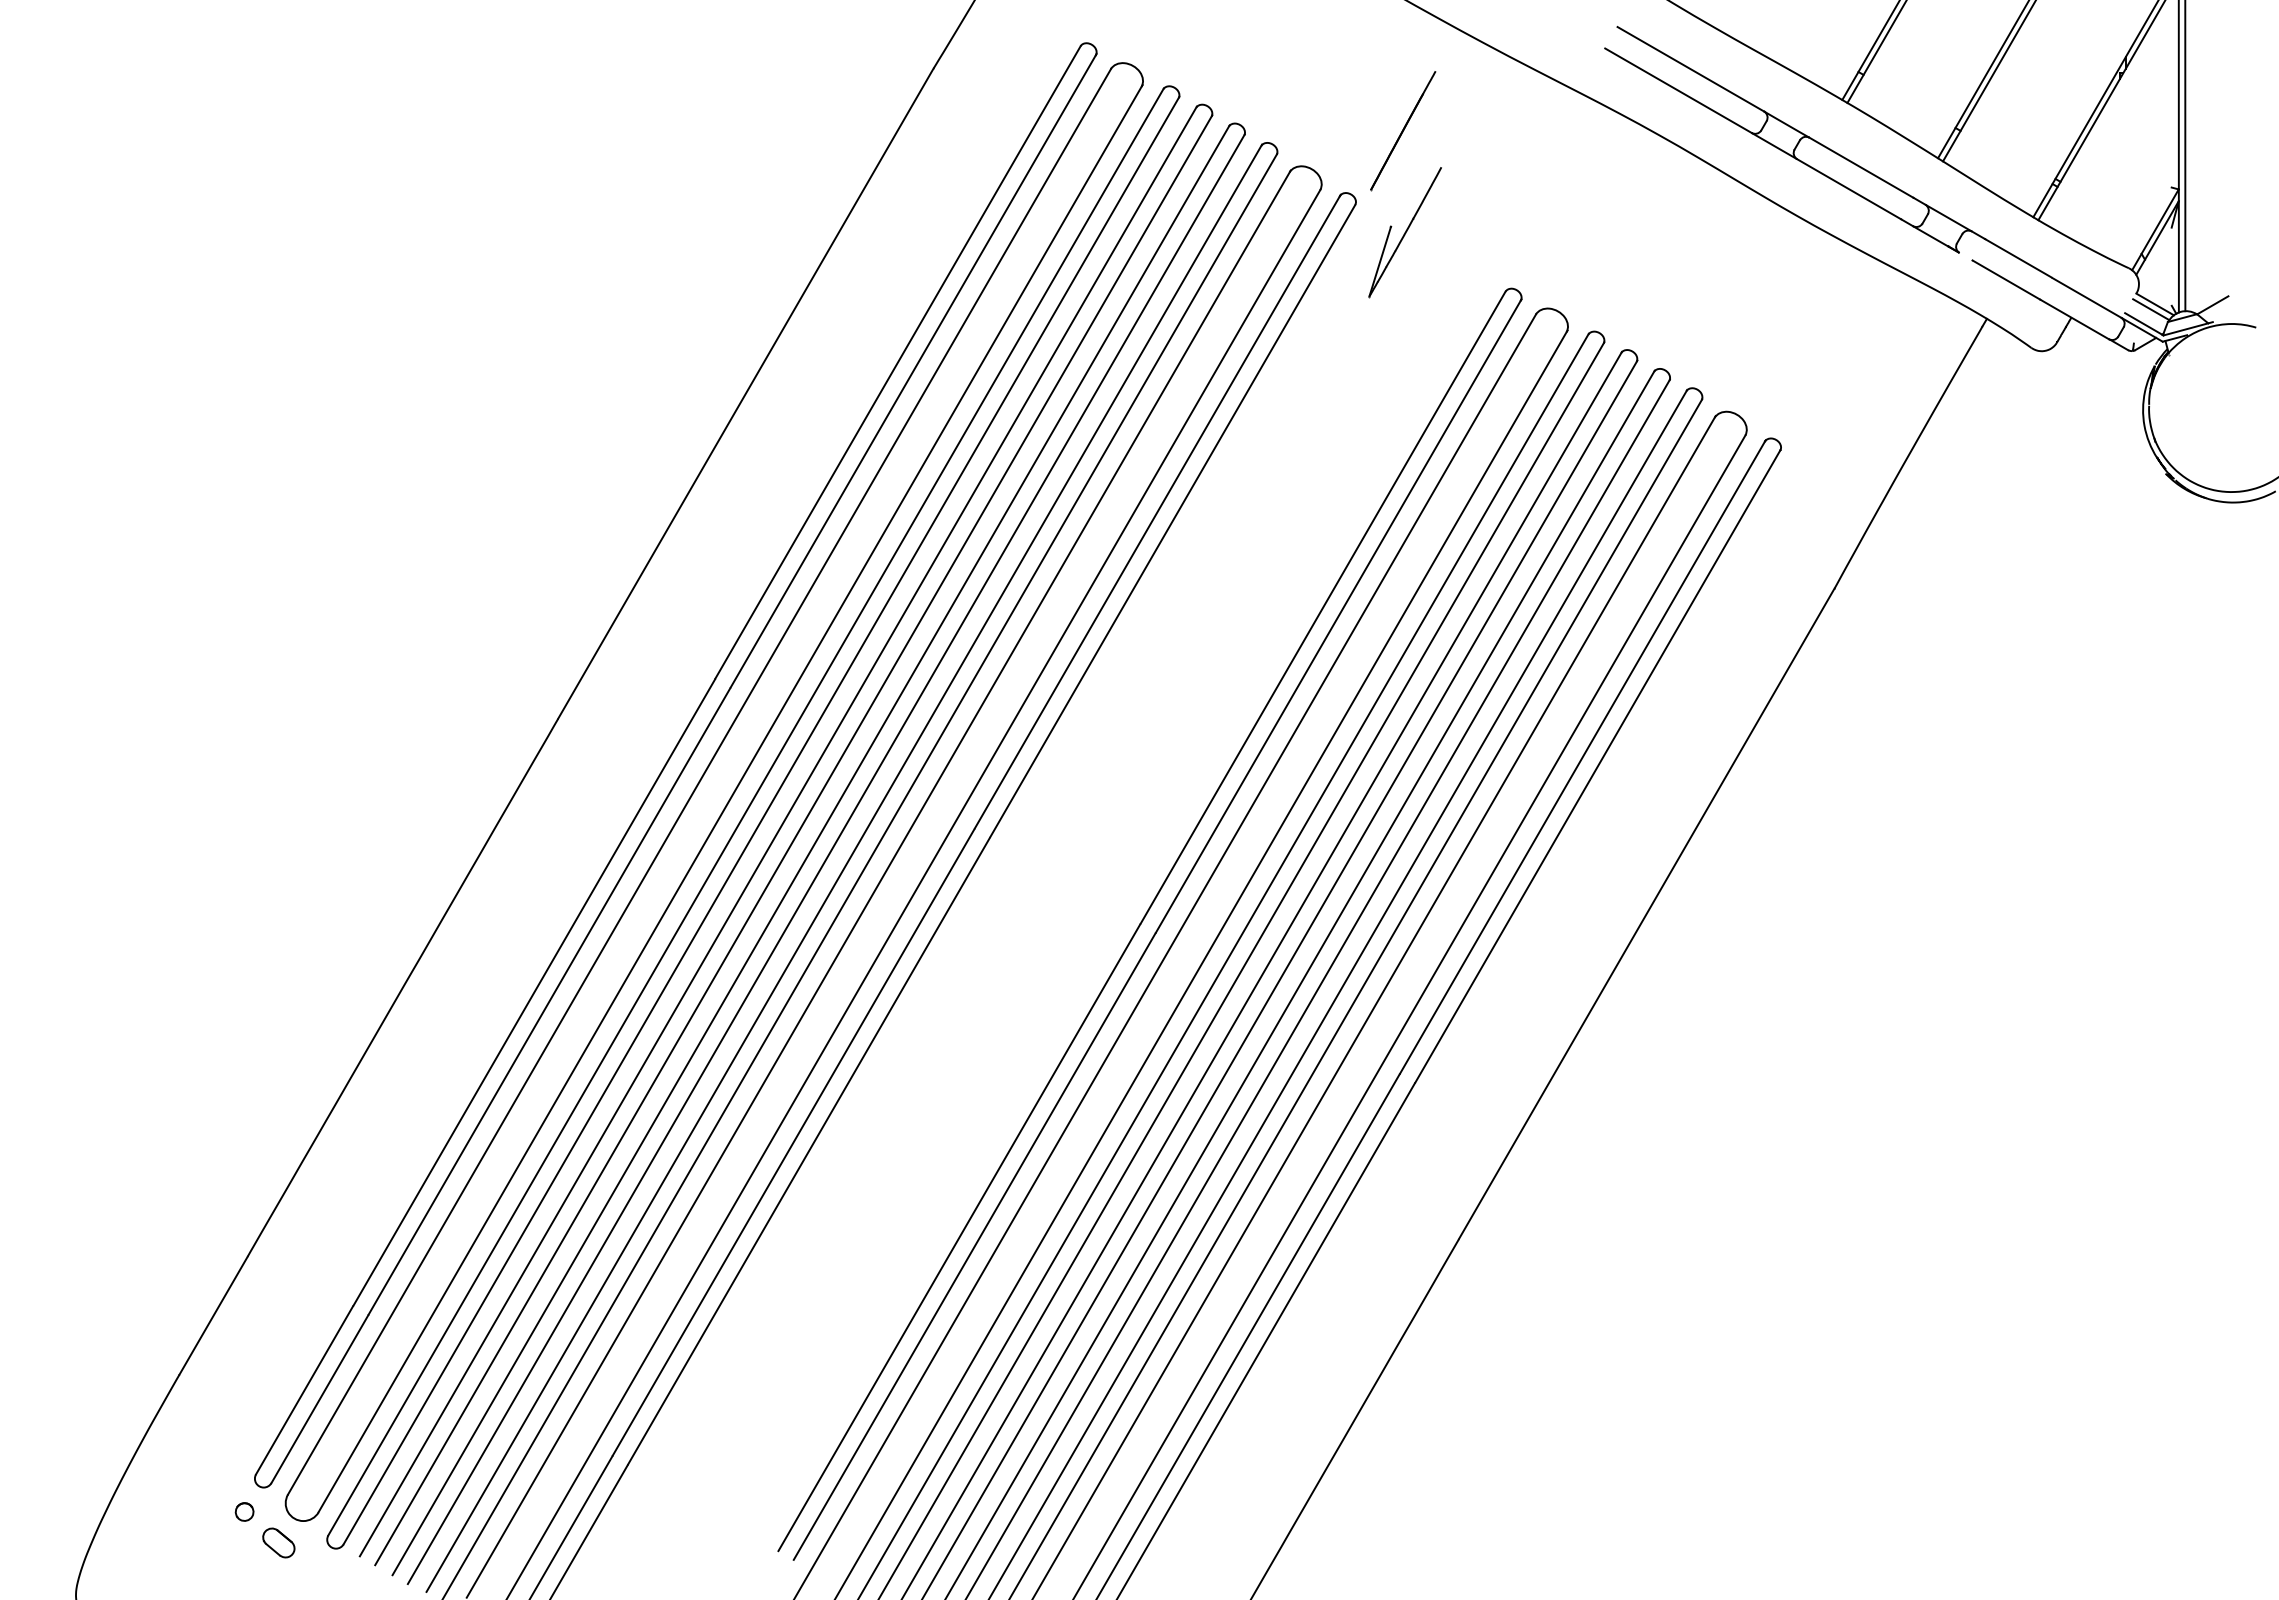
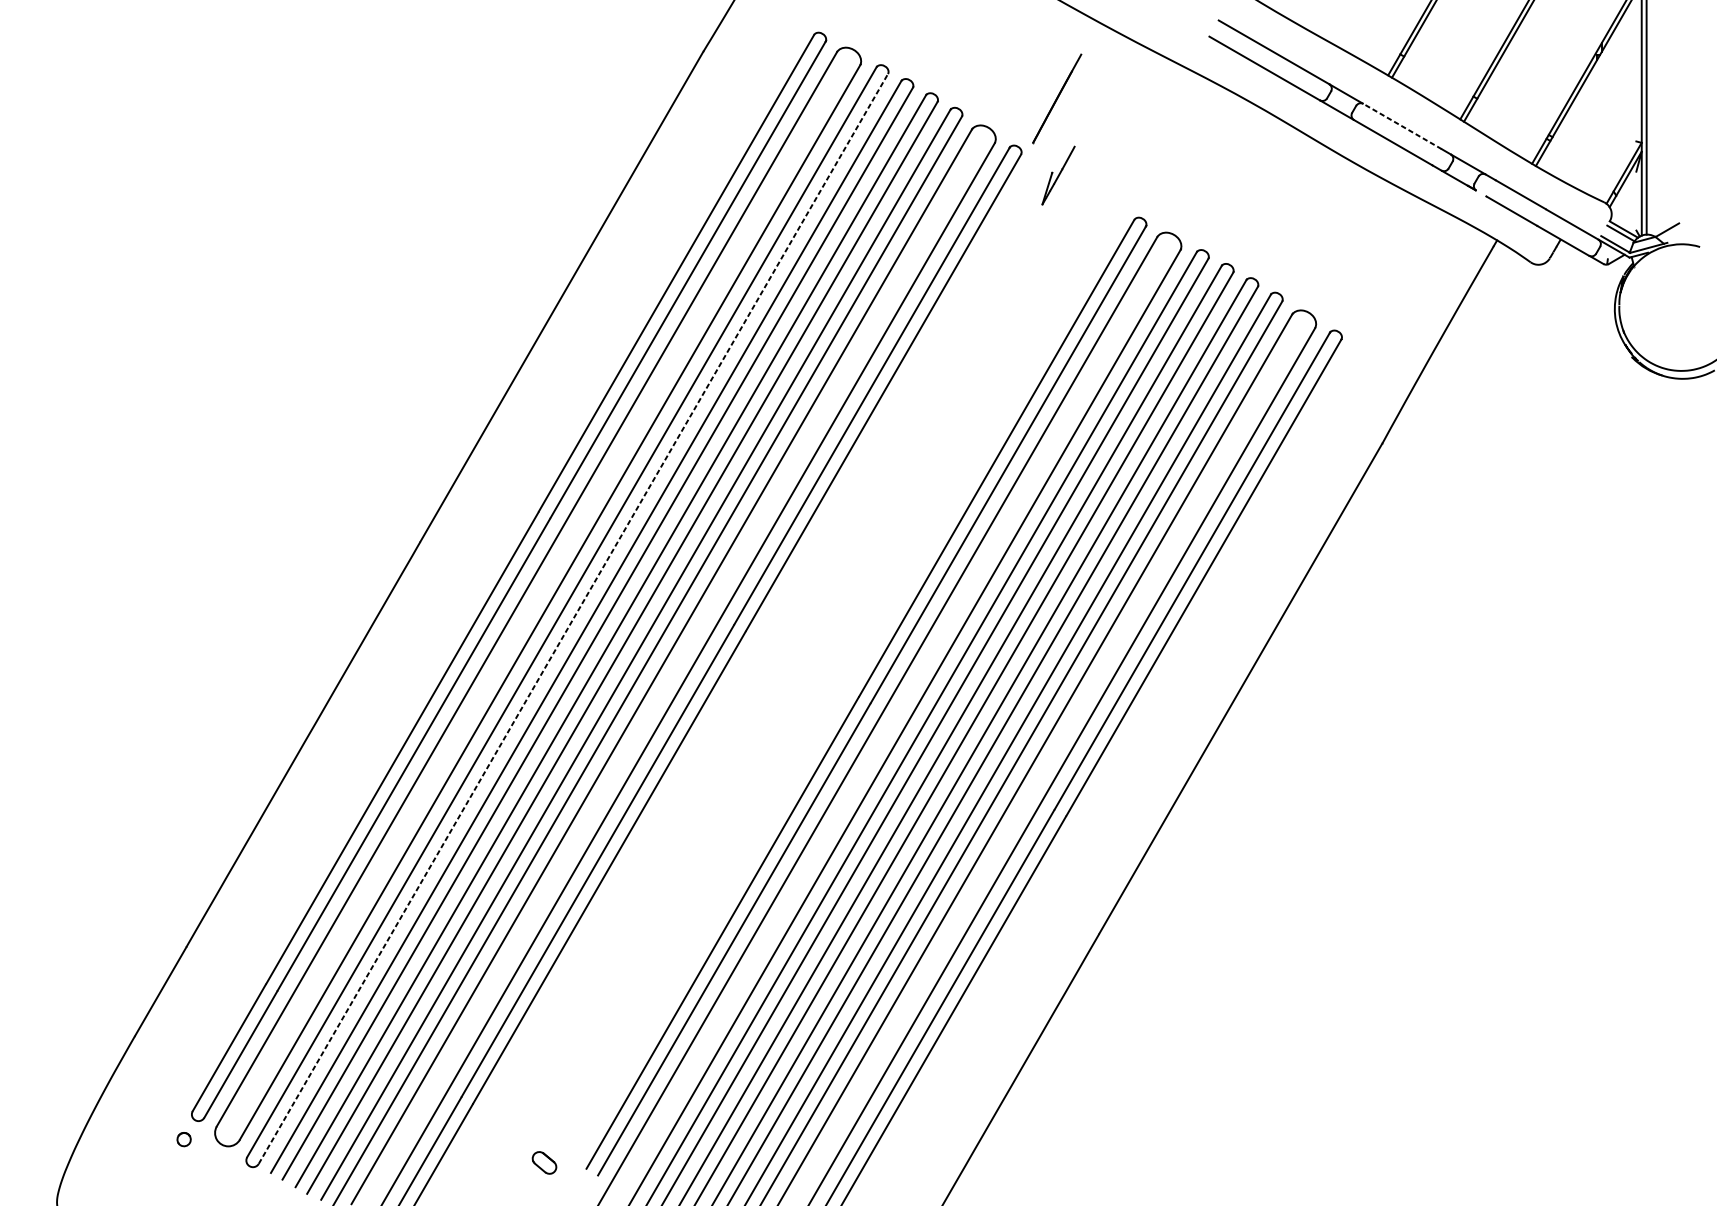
line: (1861, 167) -> (1402, 126), solid -> dashed
part: (1404, 232) -> (1058, 175), size x0.6
line: (761, 820) -> (573, 618), solid -> dashed
part: (278, 1542) -> (544, 1162), moved

